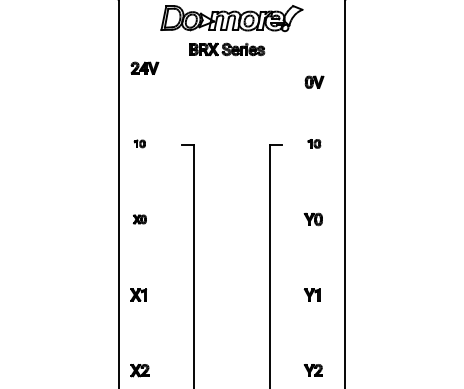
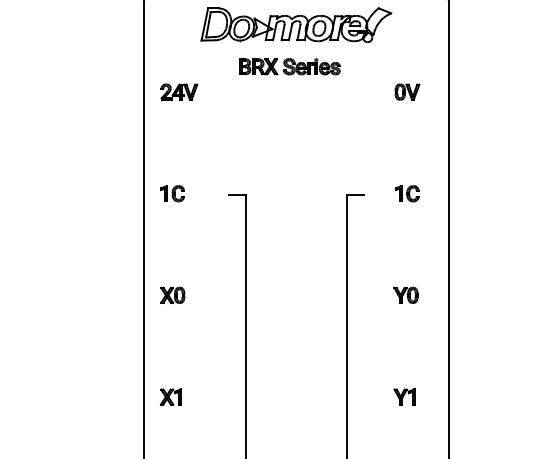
part: (314, 81) -> (407, 90), moved
part: (139, 143) -> (172, 193), size x1.67
part: (314, 143) -> (407, 193), size x1.43
part: (139, 219) -> (172, 295), size x1.43

